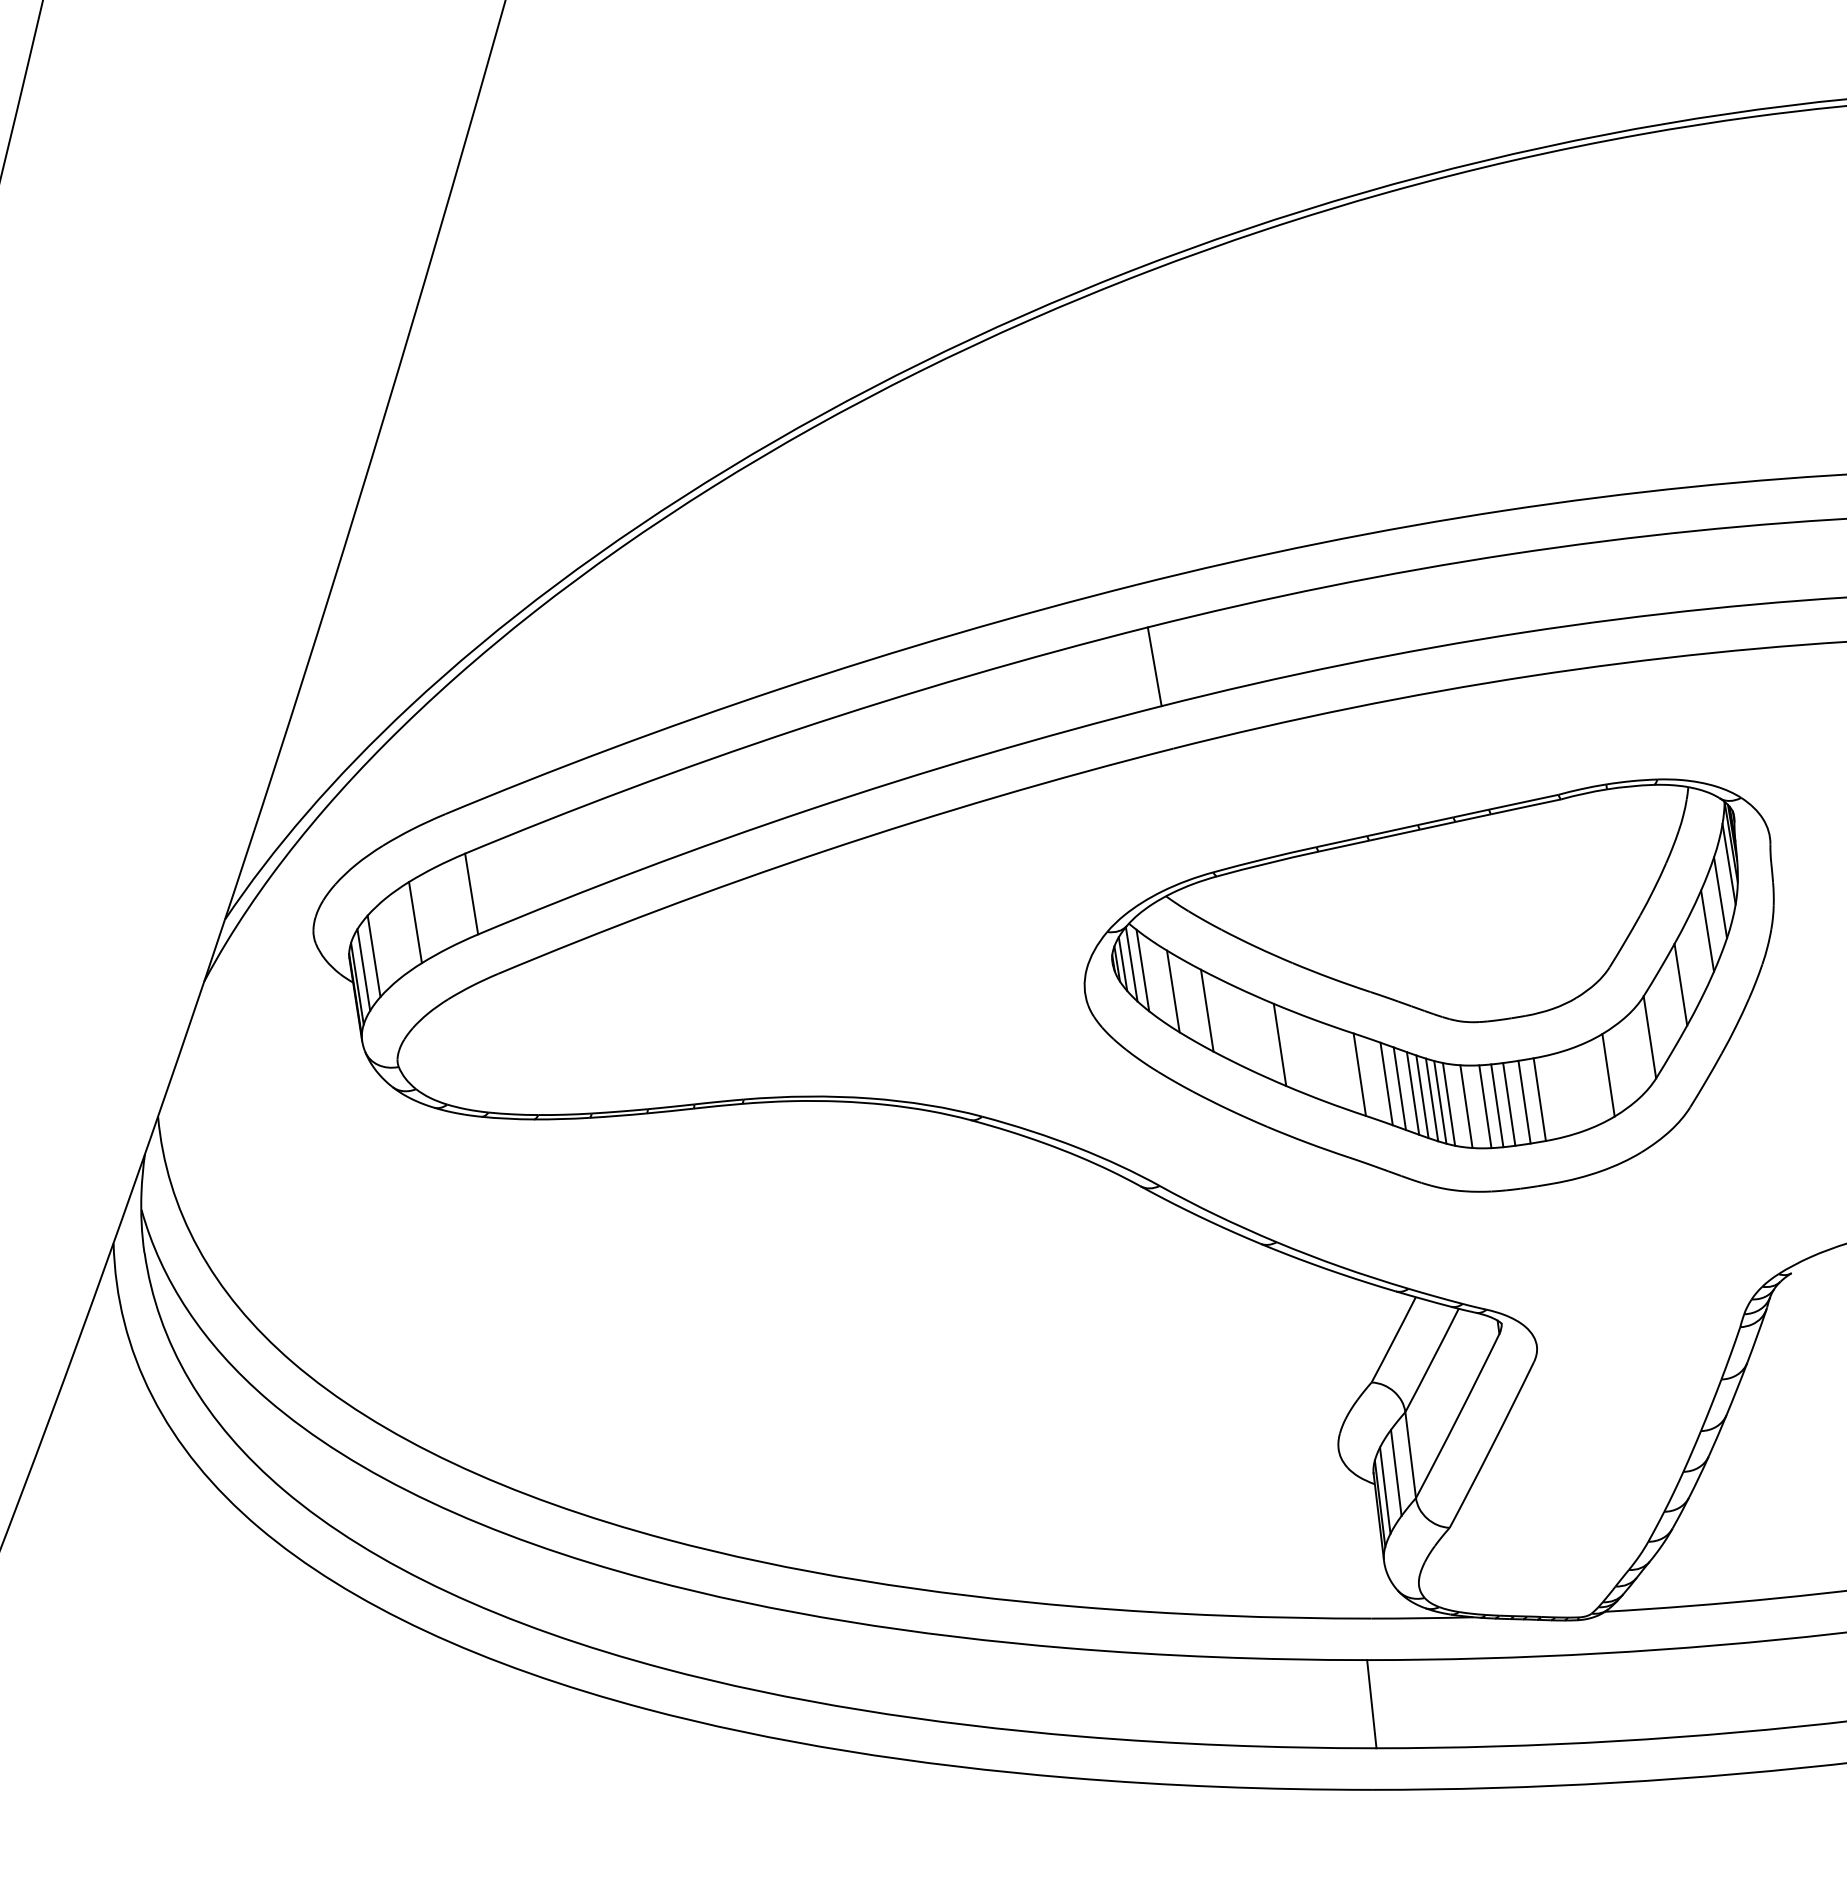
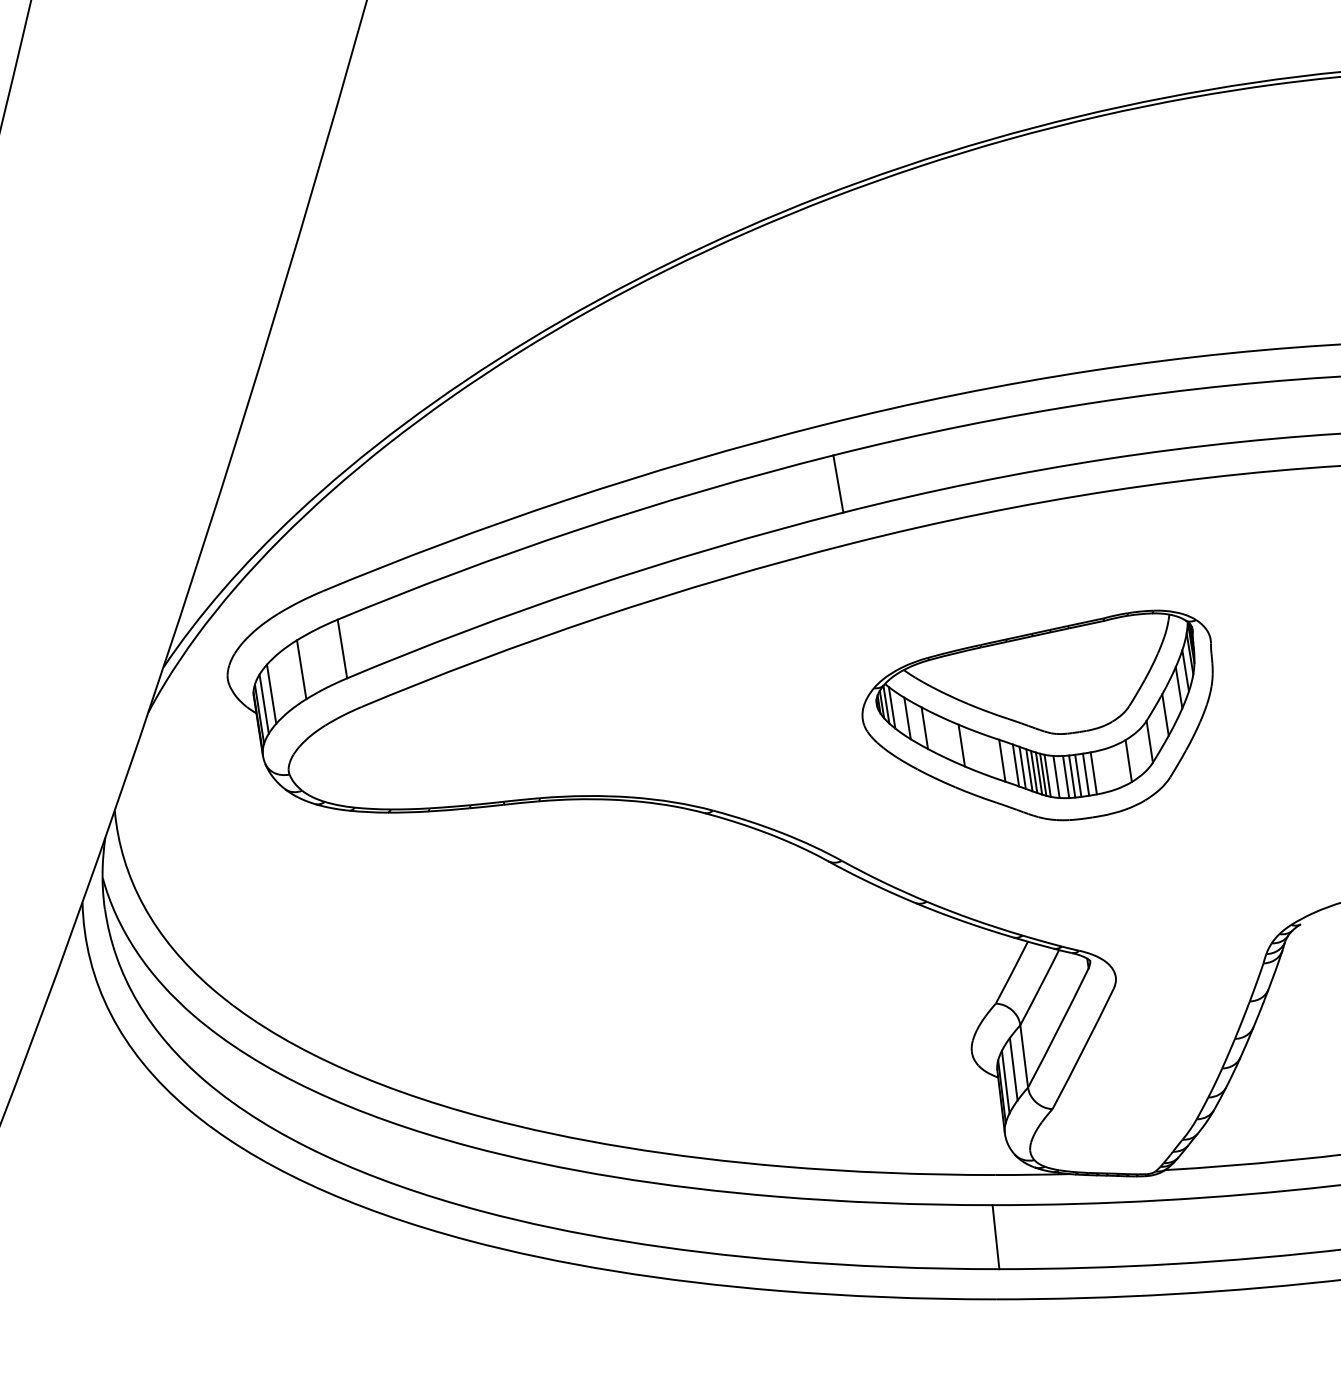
part: (1428, 985) -> (1037, 715), size x0.7

